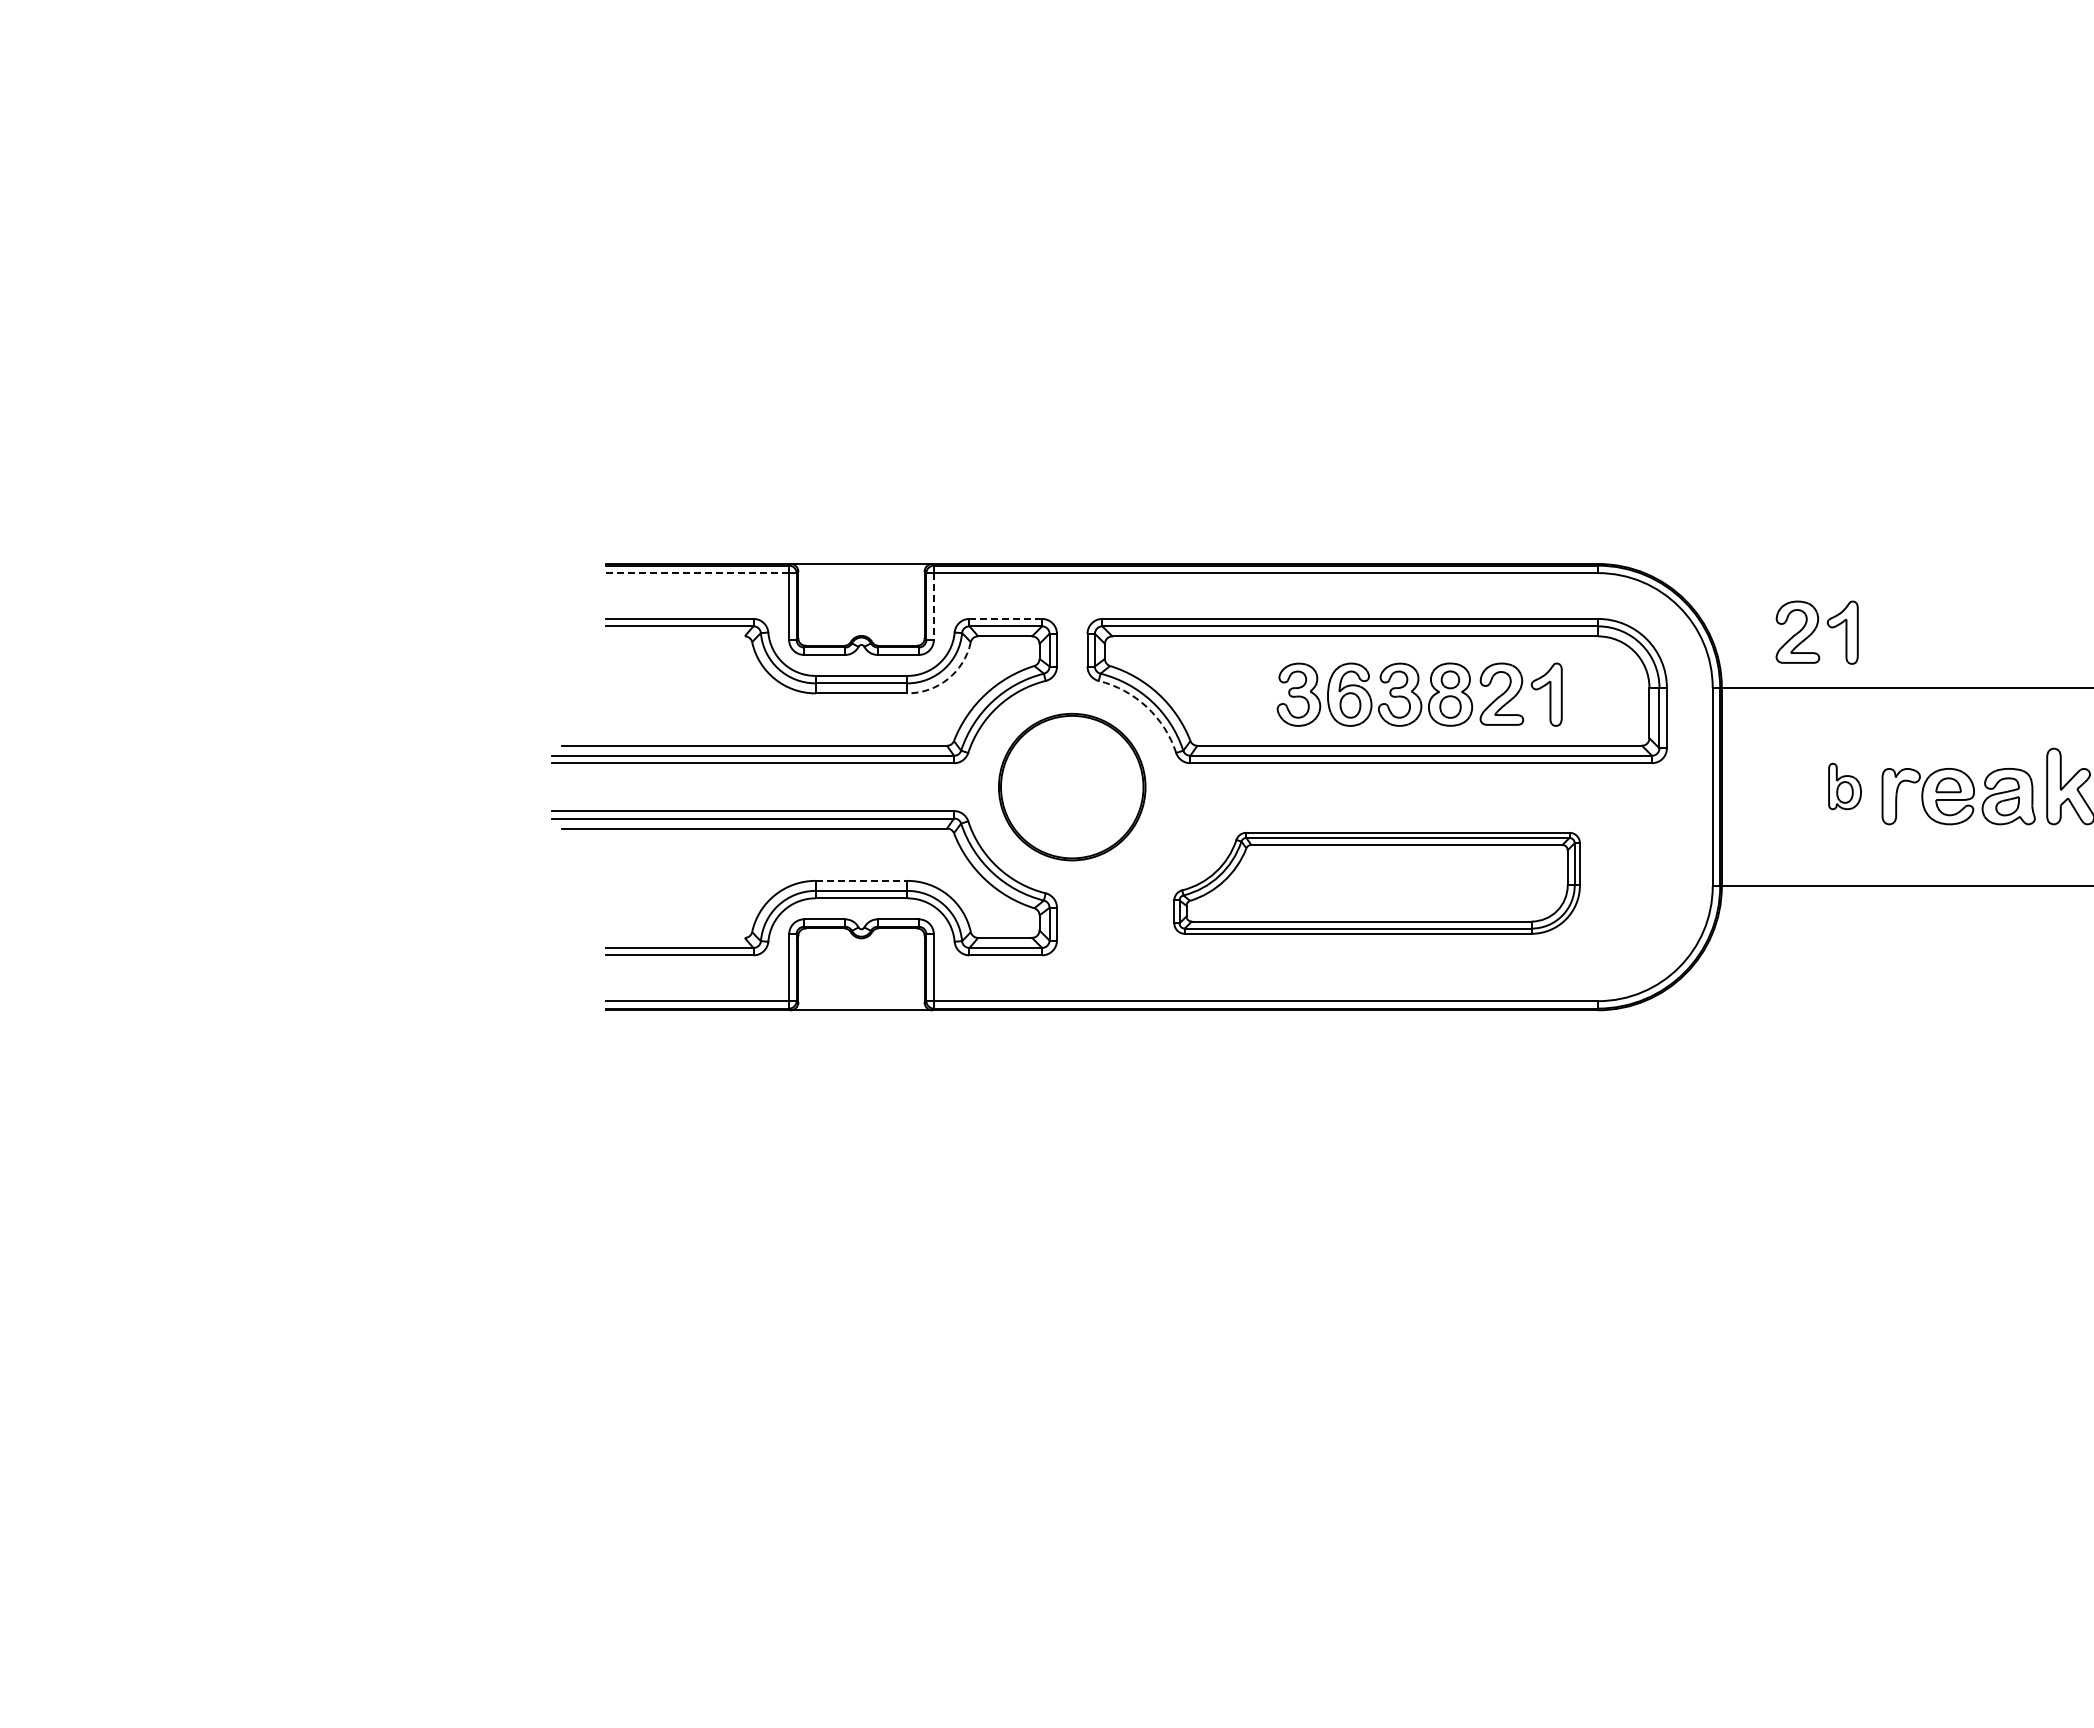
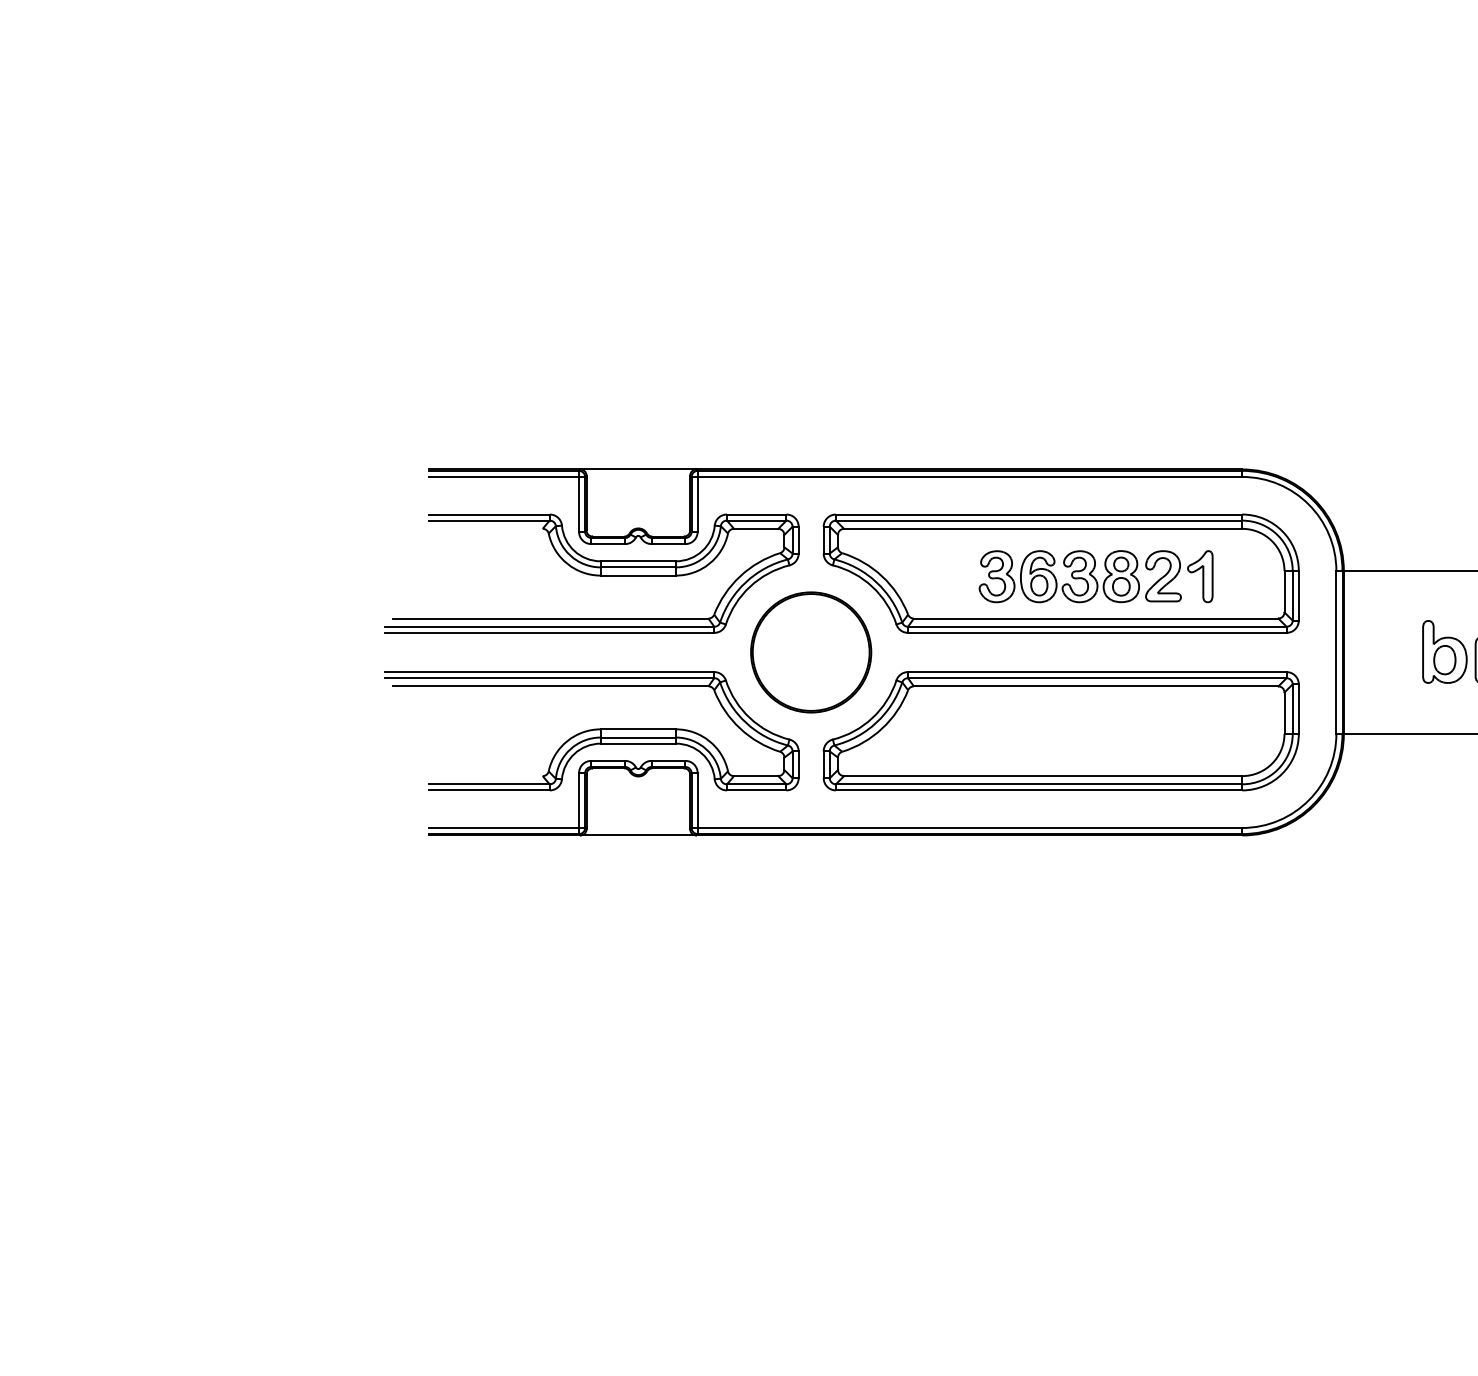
line: (697, 573) -> (503, 477), dashed -> solid
line: (933, 607) -> (697, 505), dashed -> solid
line: (1006, 618) -> (757, 514), dashed -> solid
part: (1816, 632) -> (1421, 525), removed
arc: (948, 679) -> (709, 564), dashed -> solid
arc: (1146, 706) -> (872, 586), dashed -> solid
part: (1844, 786) -> (1444, 651), size x1.67
line: (861, 880) -> (638, 729), dashed -> solid
part: (1376, 883) -> (1060, 731), size x1.43

